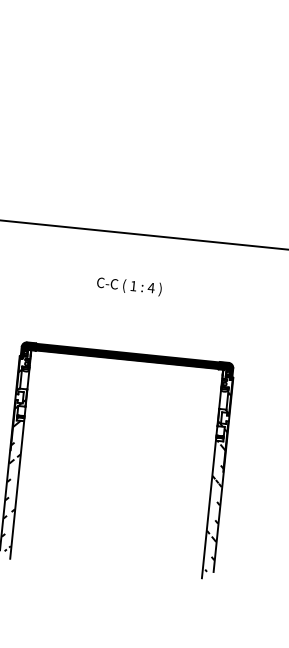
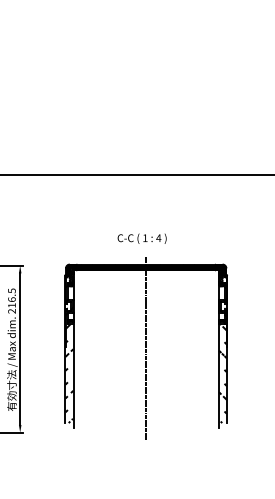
text: (128, 285) -> (141, 238), moved
line: (117, 464) -> (146, 349), added

